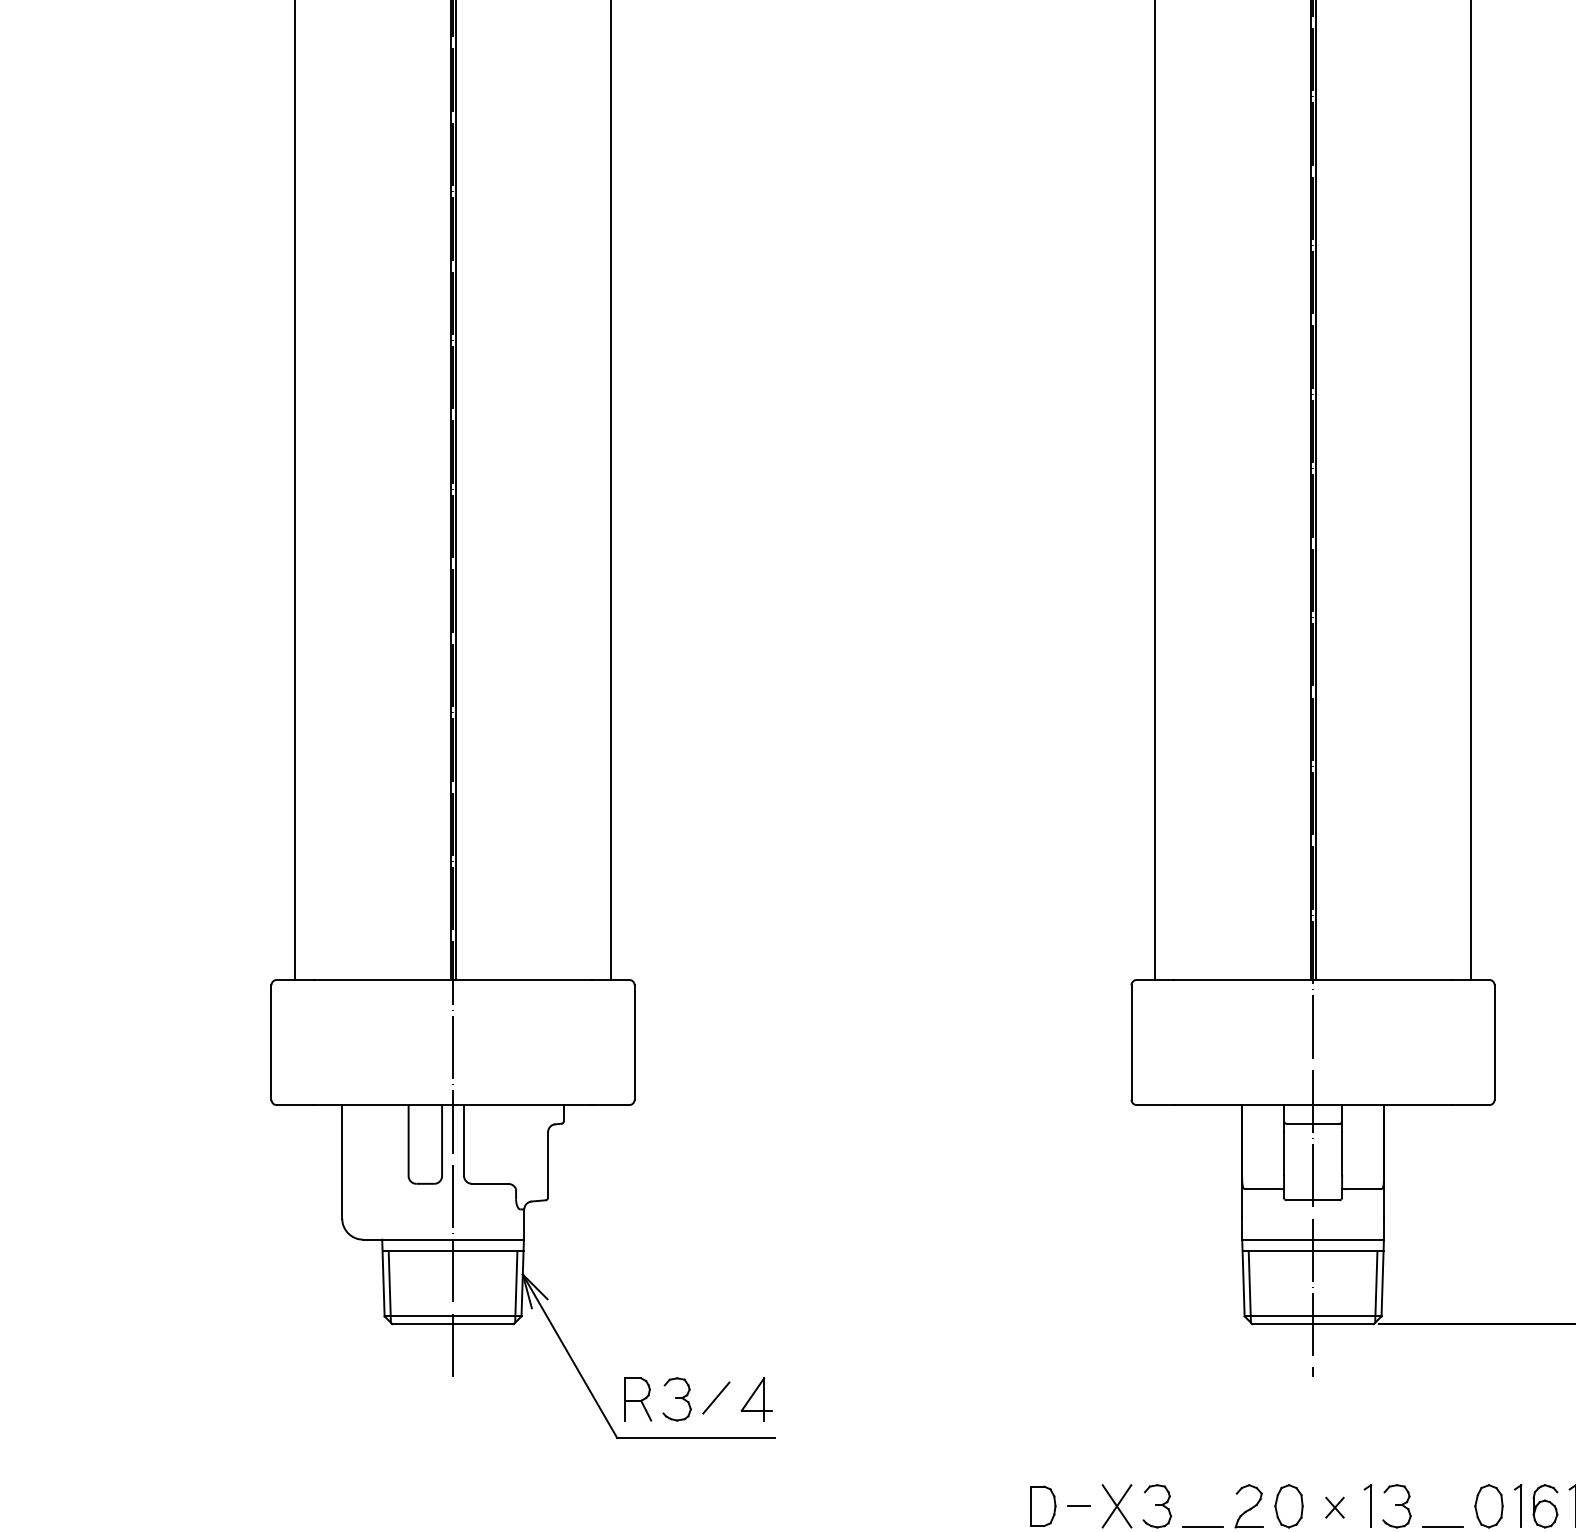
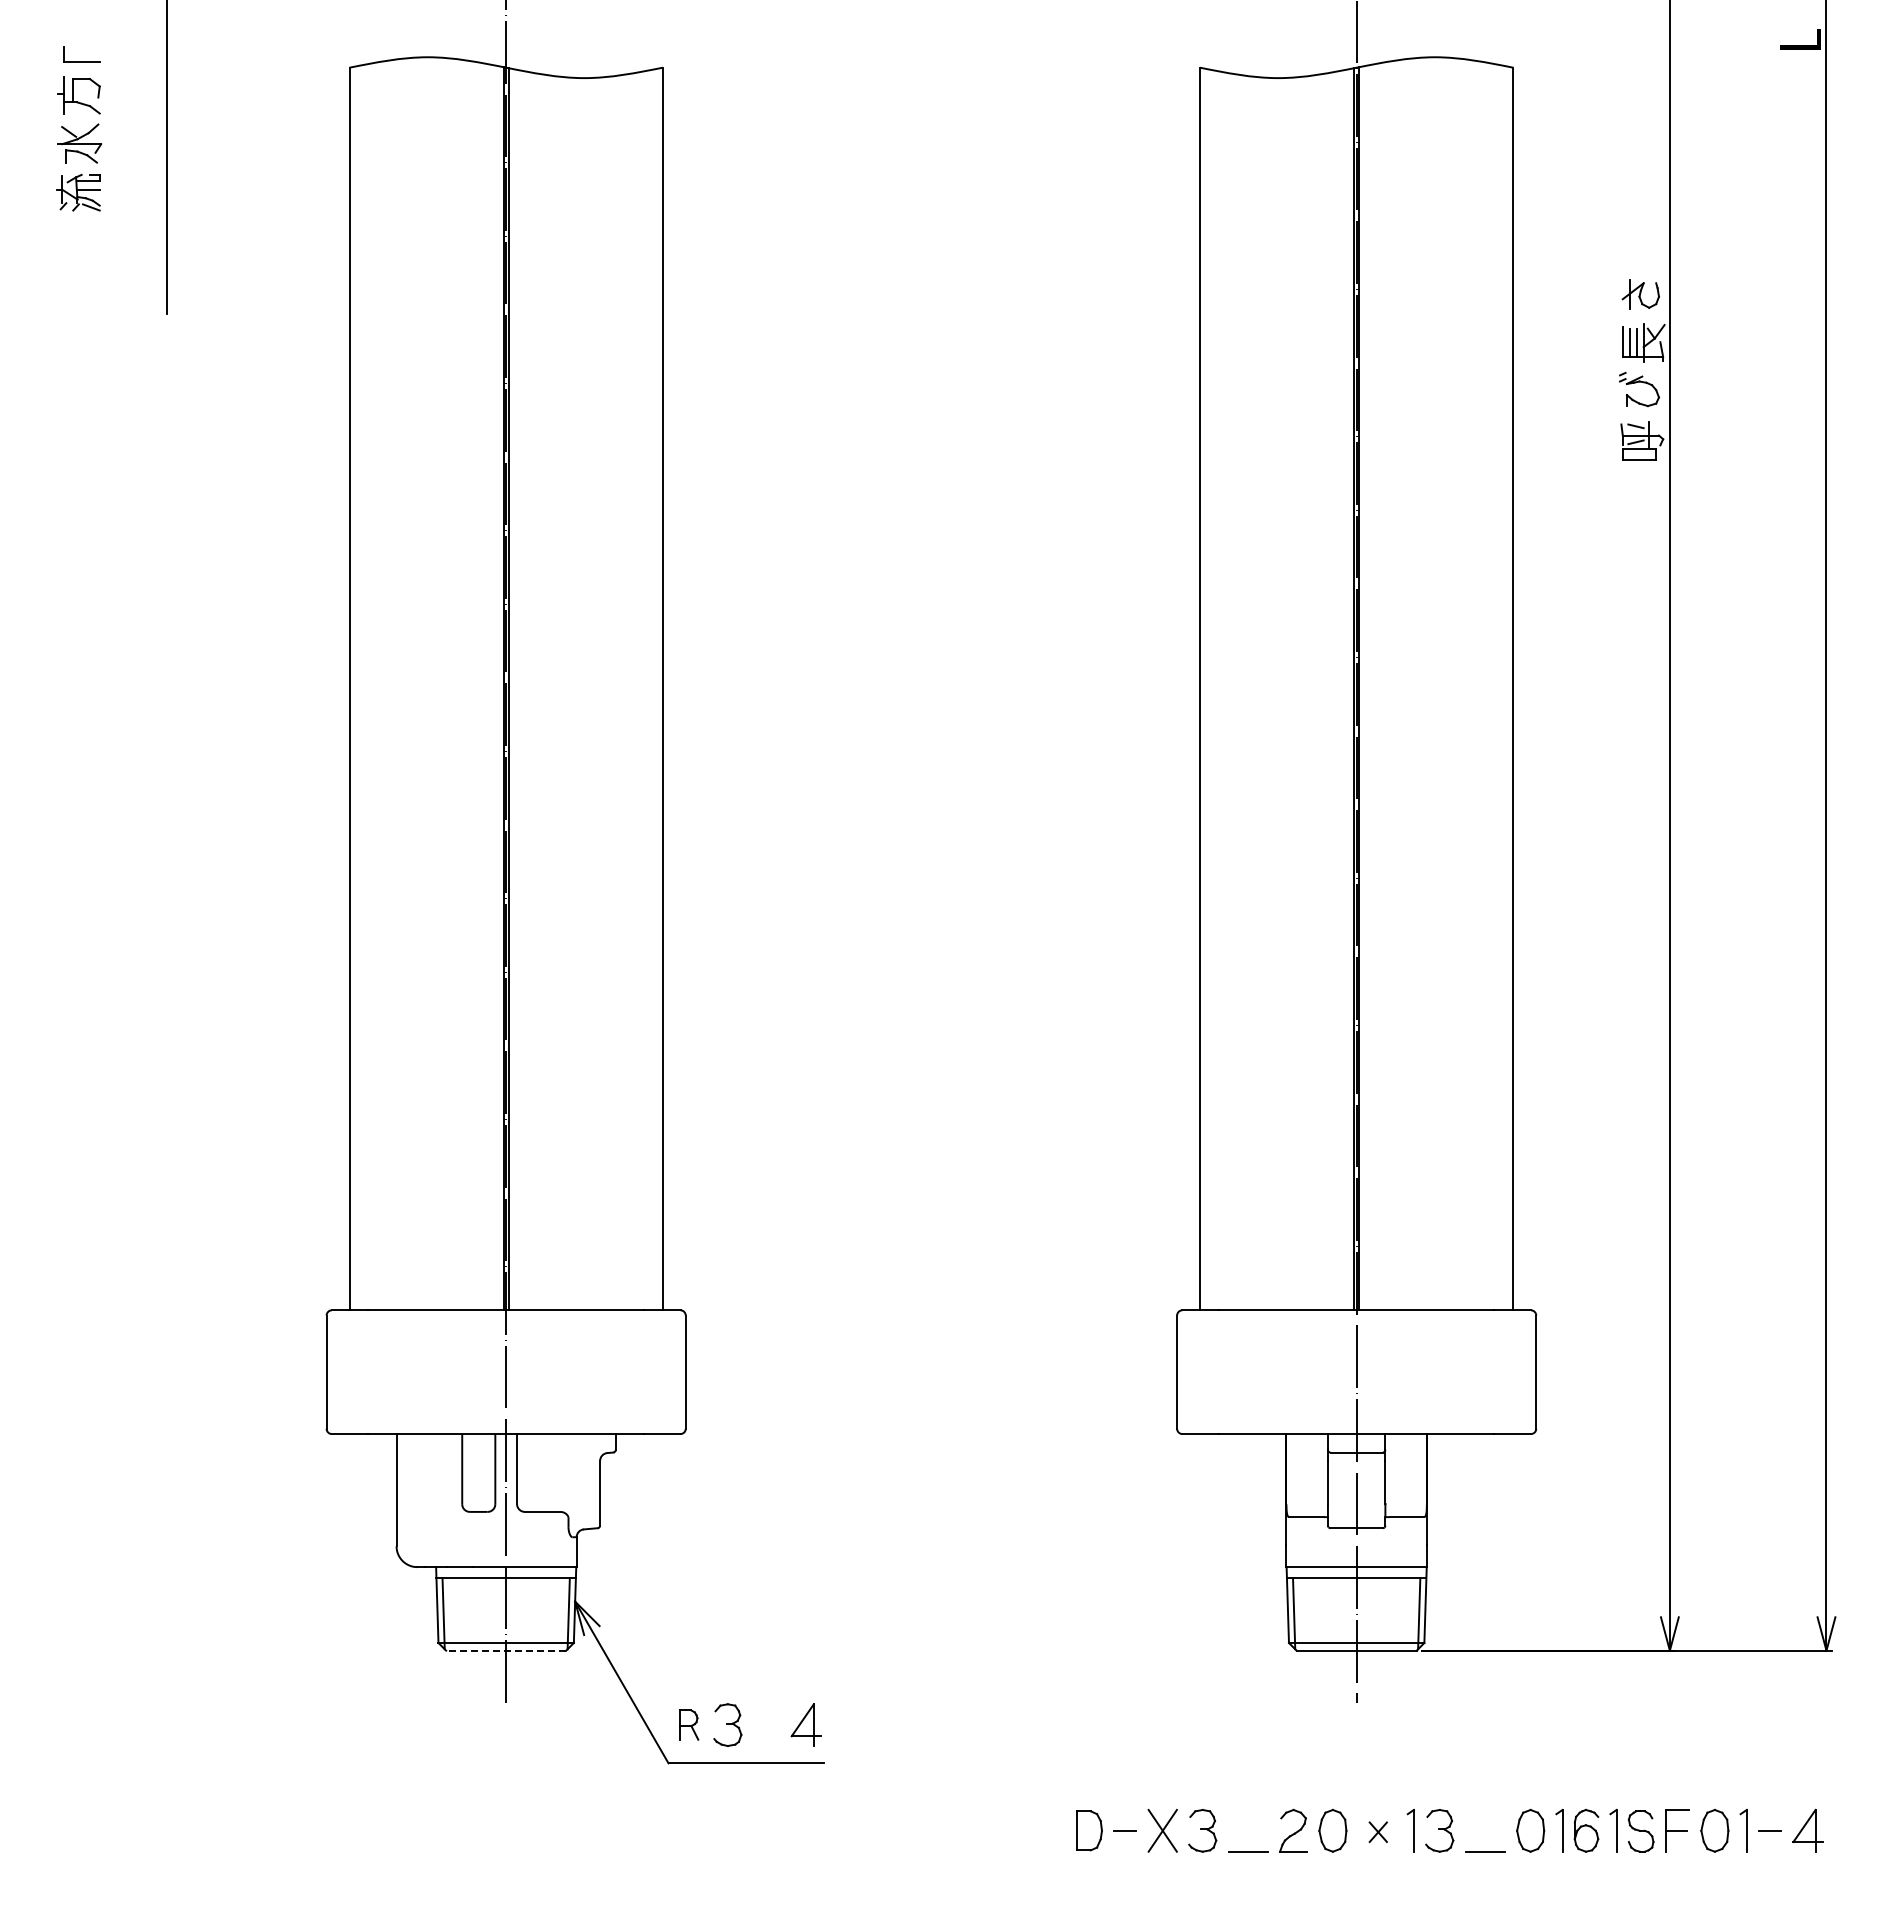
line: (452, 1323) -> (505, 1650), solid -> dashed
line: (716, 1397) -> (766, 1723), removed
part: (638, 1398) -> (689, 1724), size x0.7

